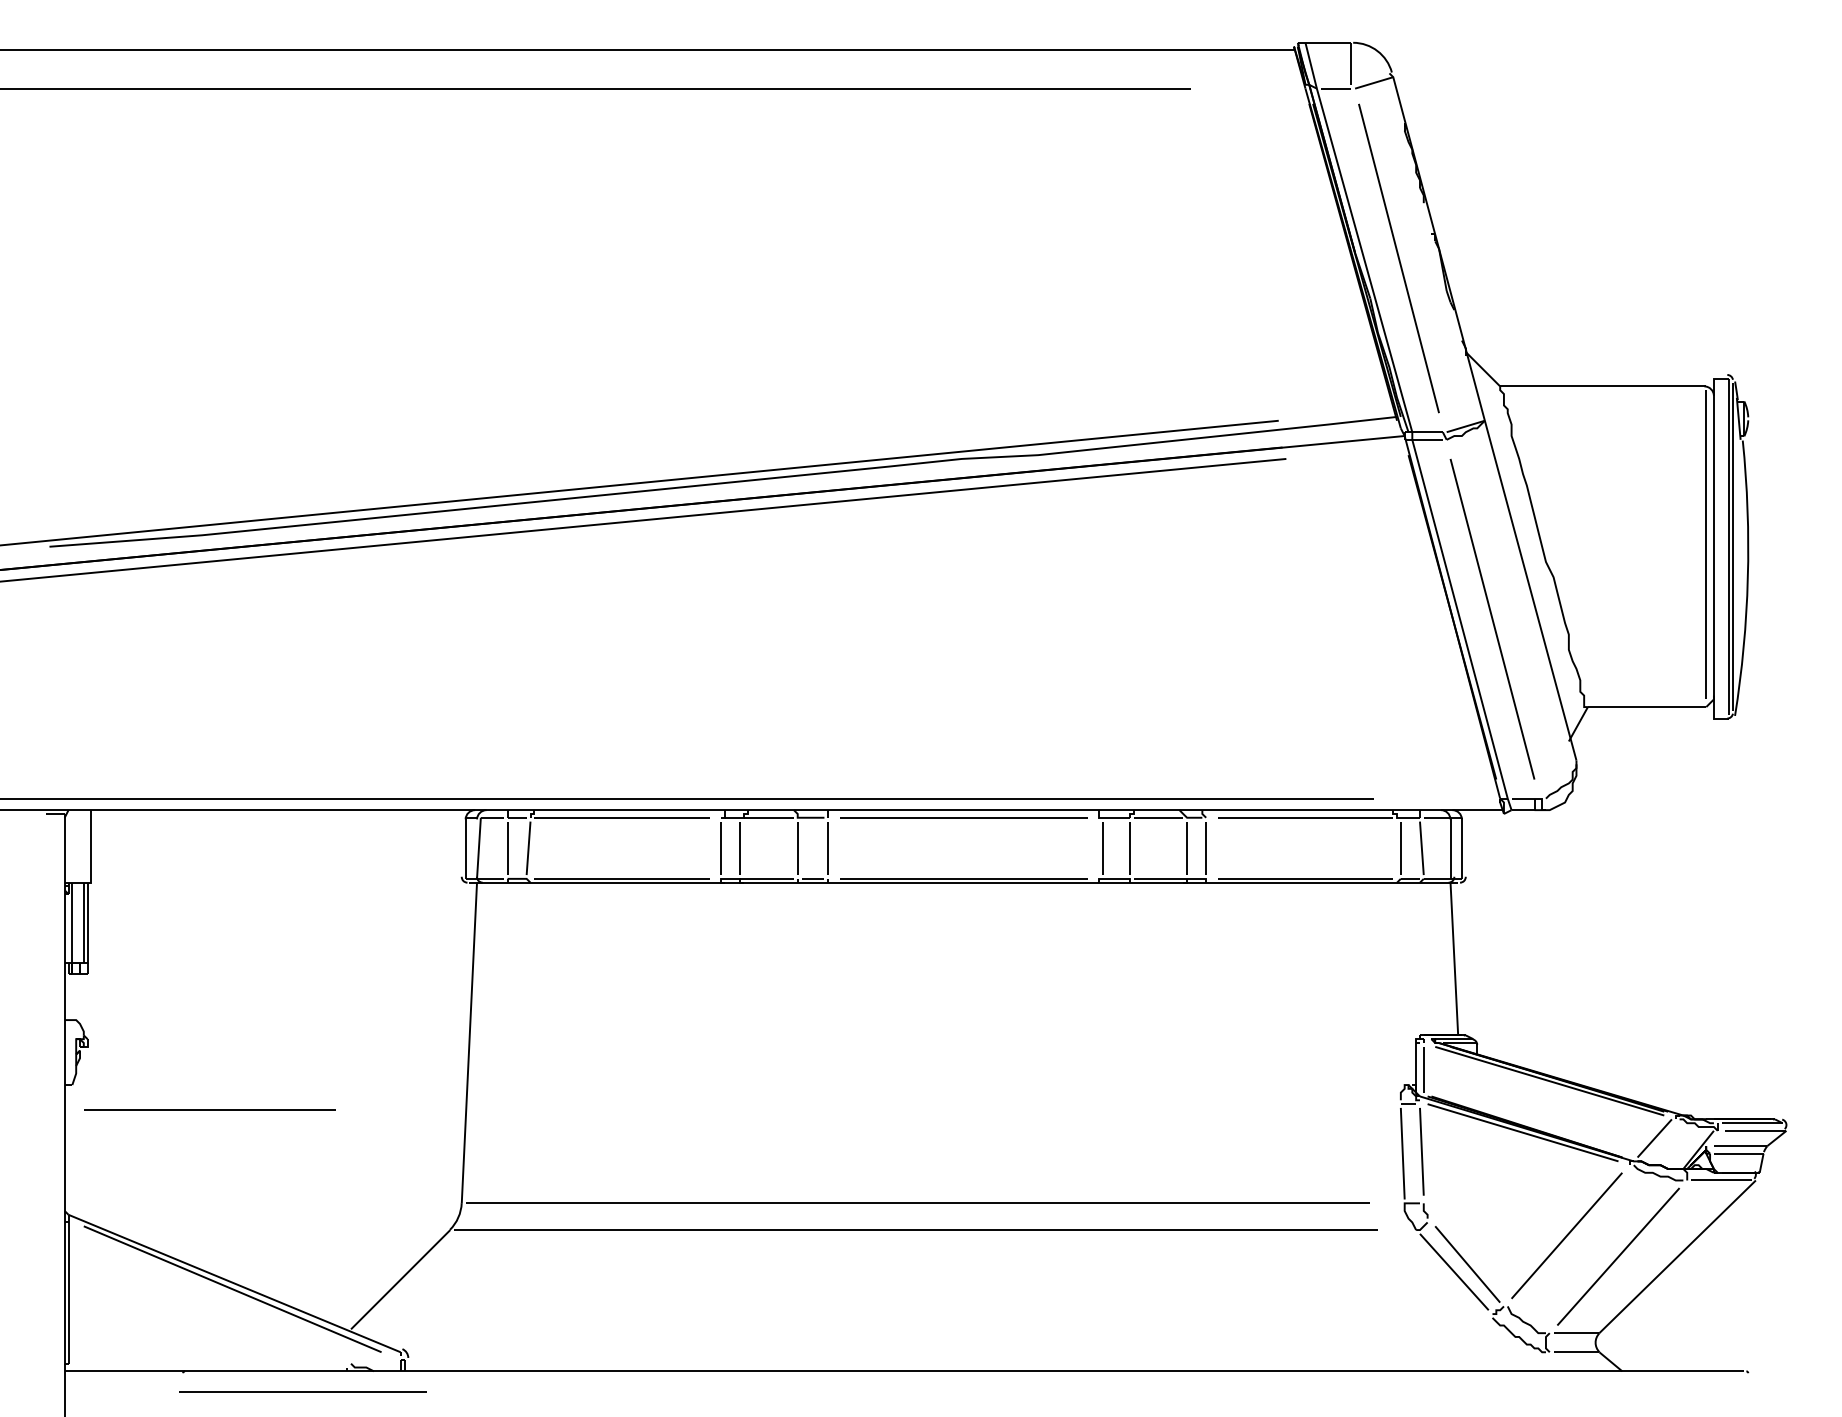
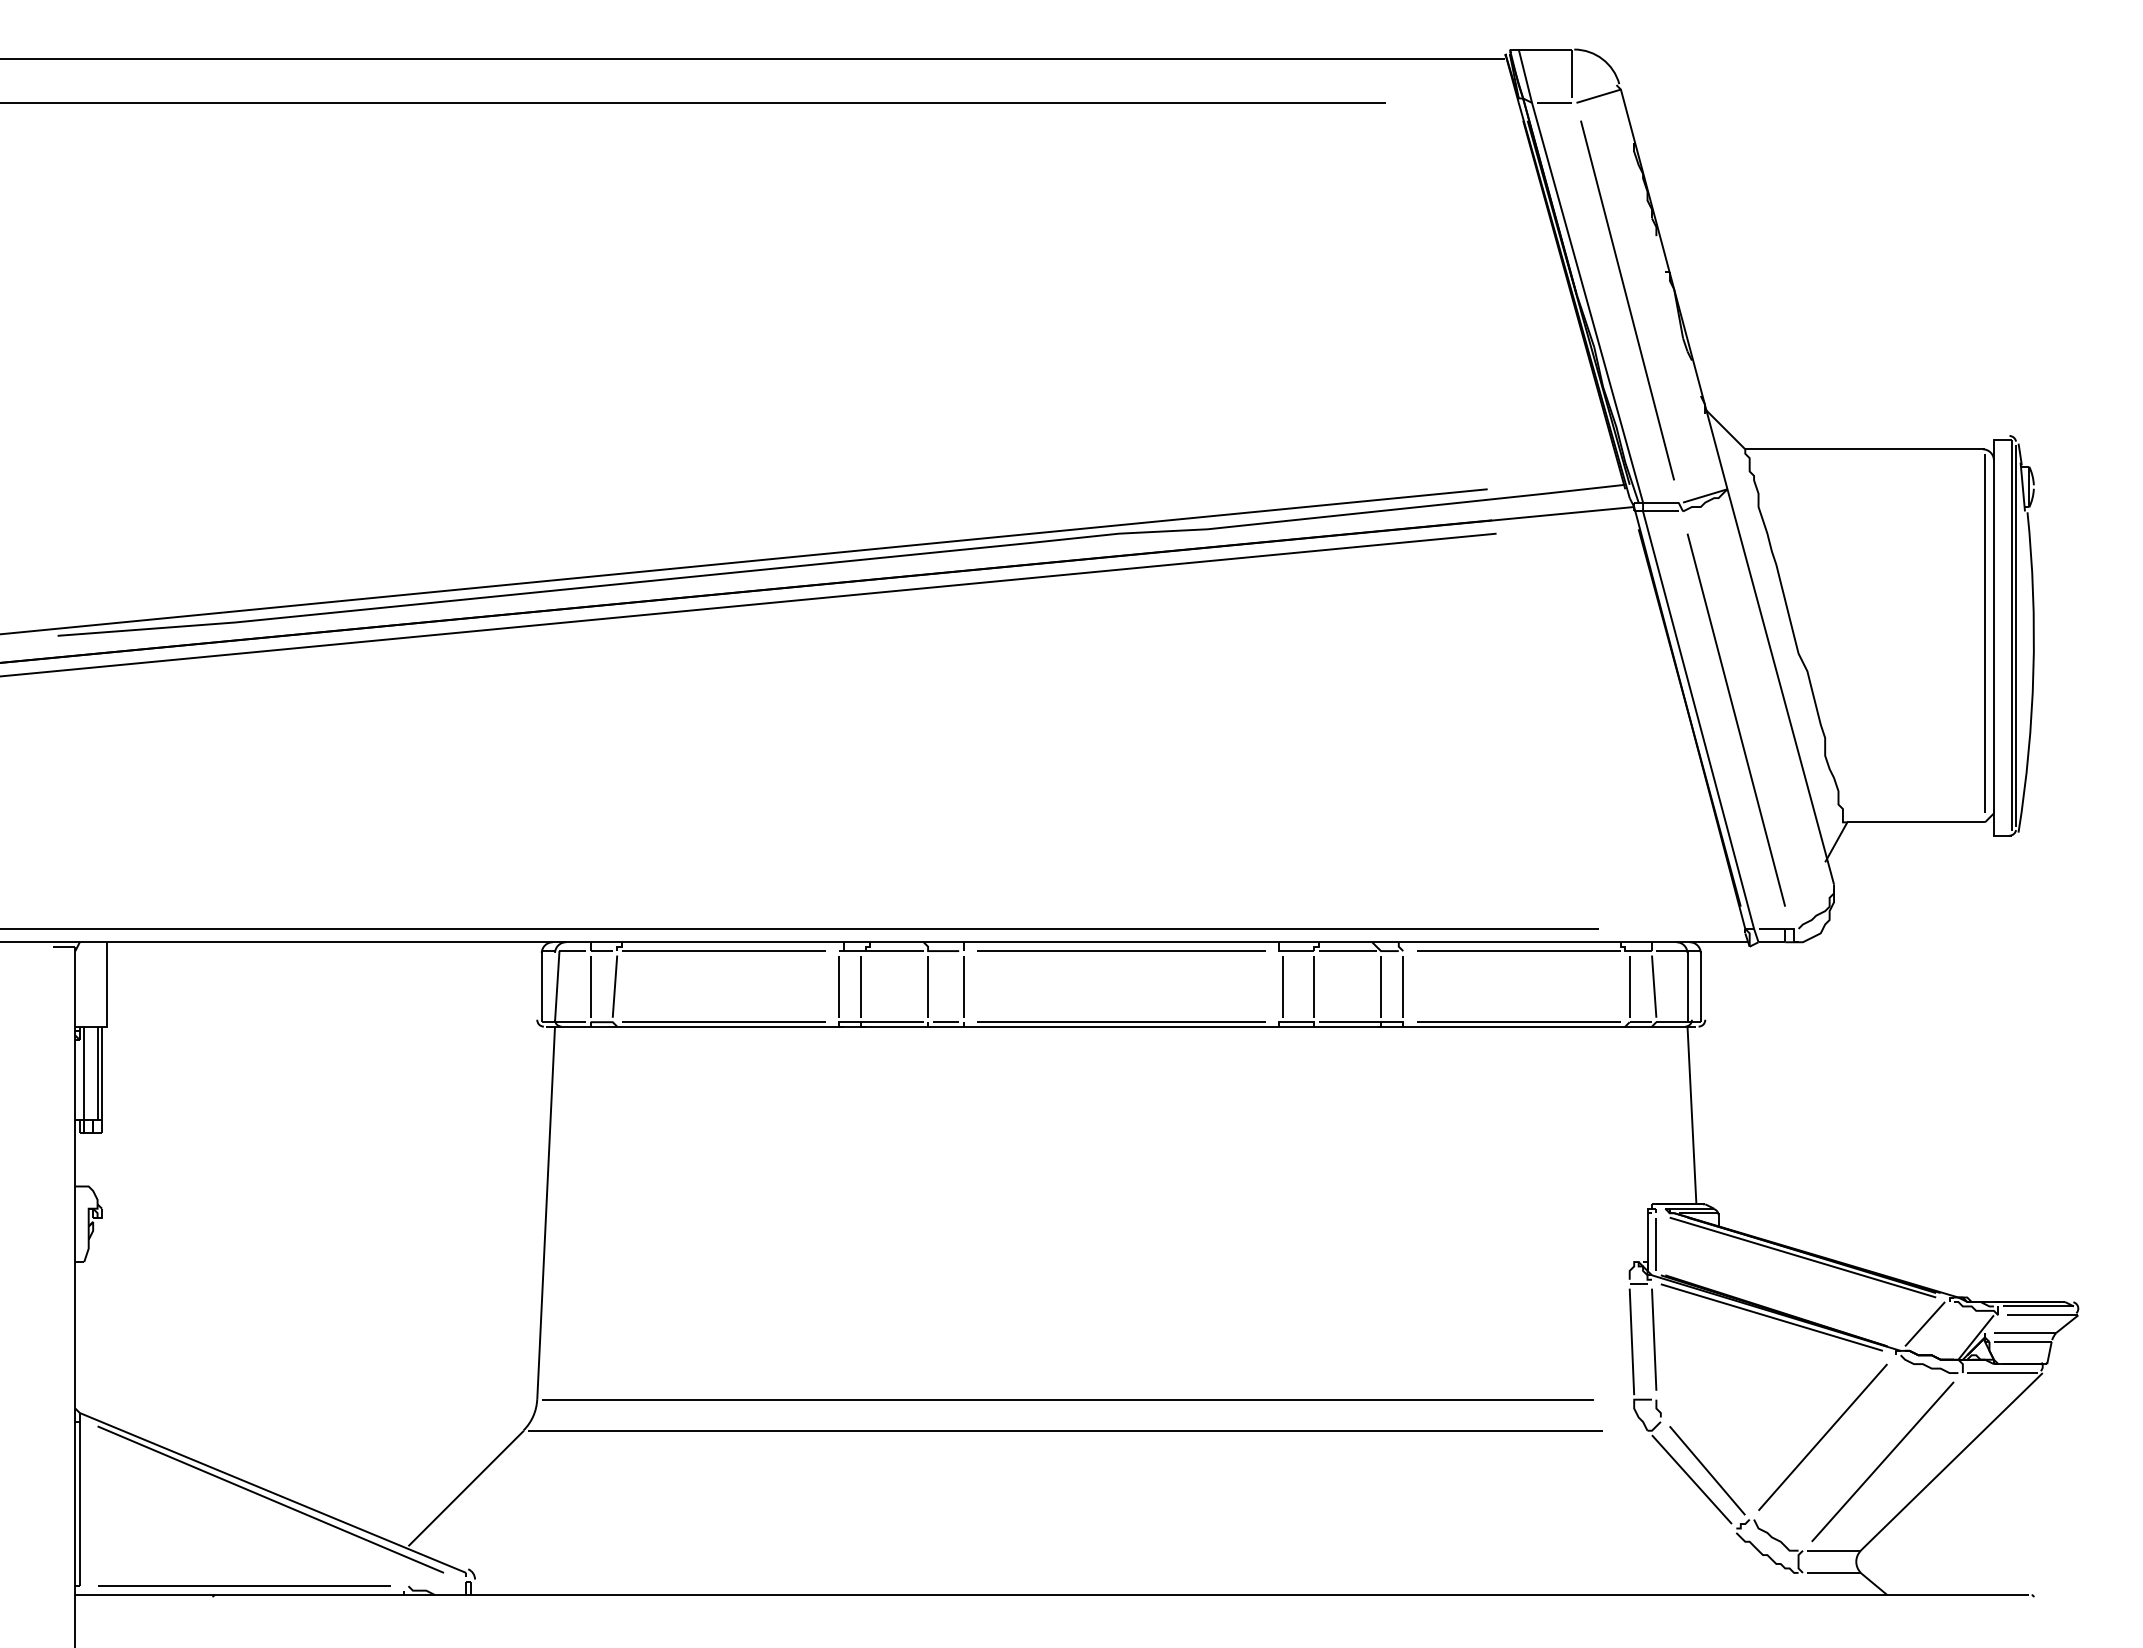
line: (210, 1109) -> (244, 1585), moved
line: (302, 1391) -> (352, 1618), removed

